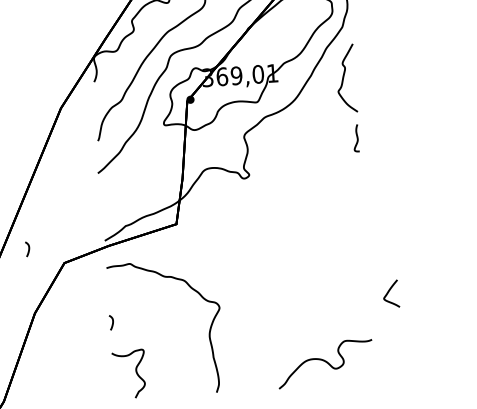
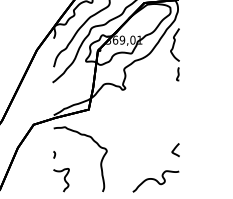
curve: (27, 248) -> (16, 116), removed
curve: (390, 292) -> (175, 149), moved

